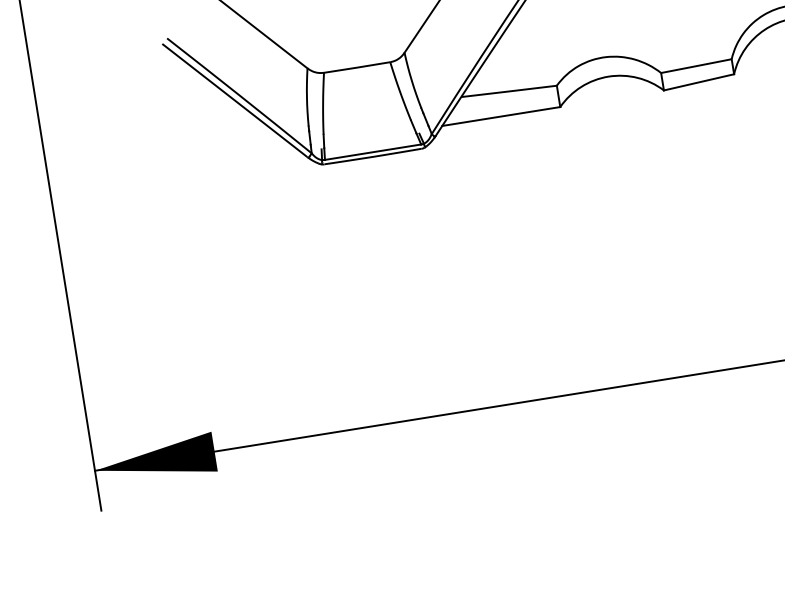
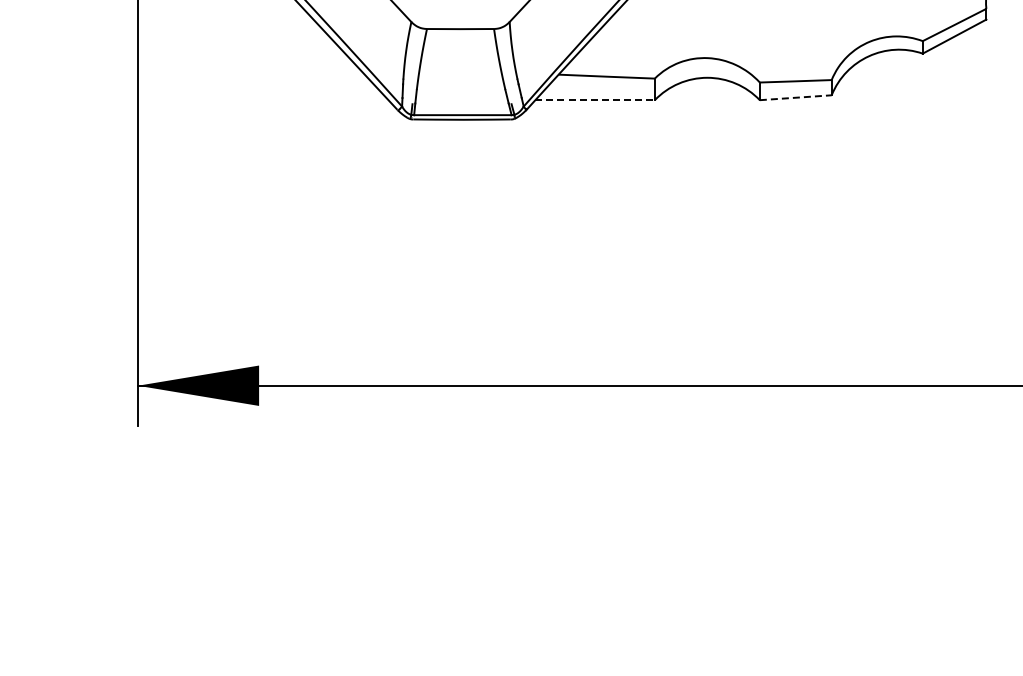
line: (699, 82) -> (796, 97), solid -> dashed
line: (501, 116) -> (595, 100), solid -> dashed

